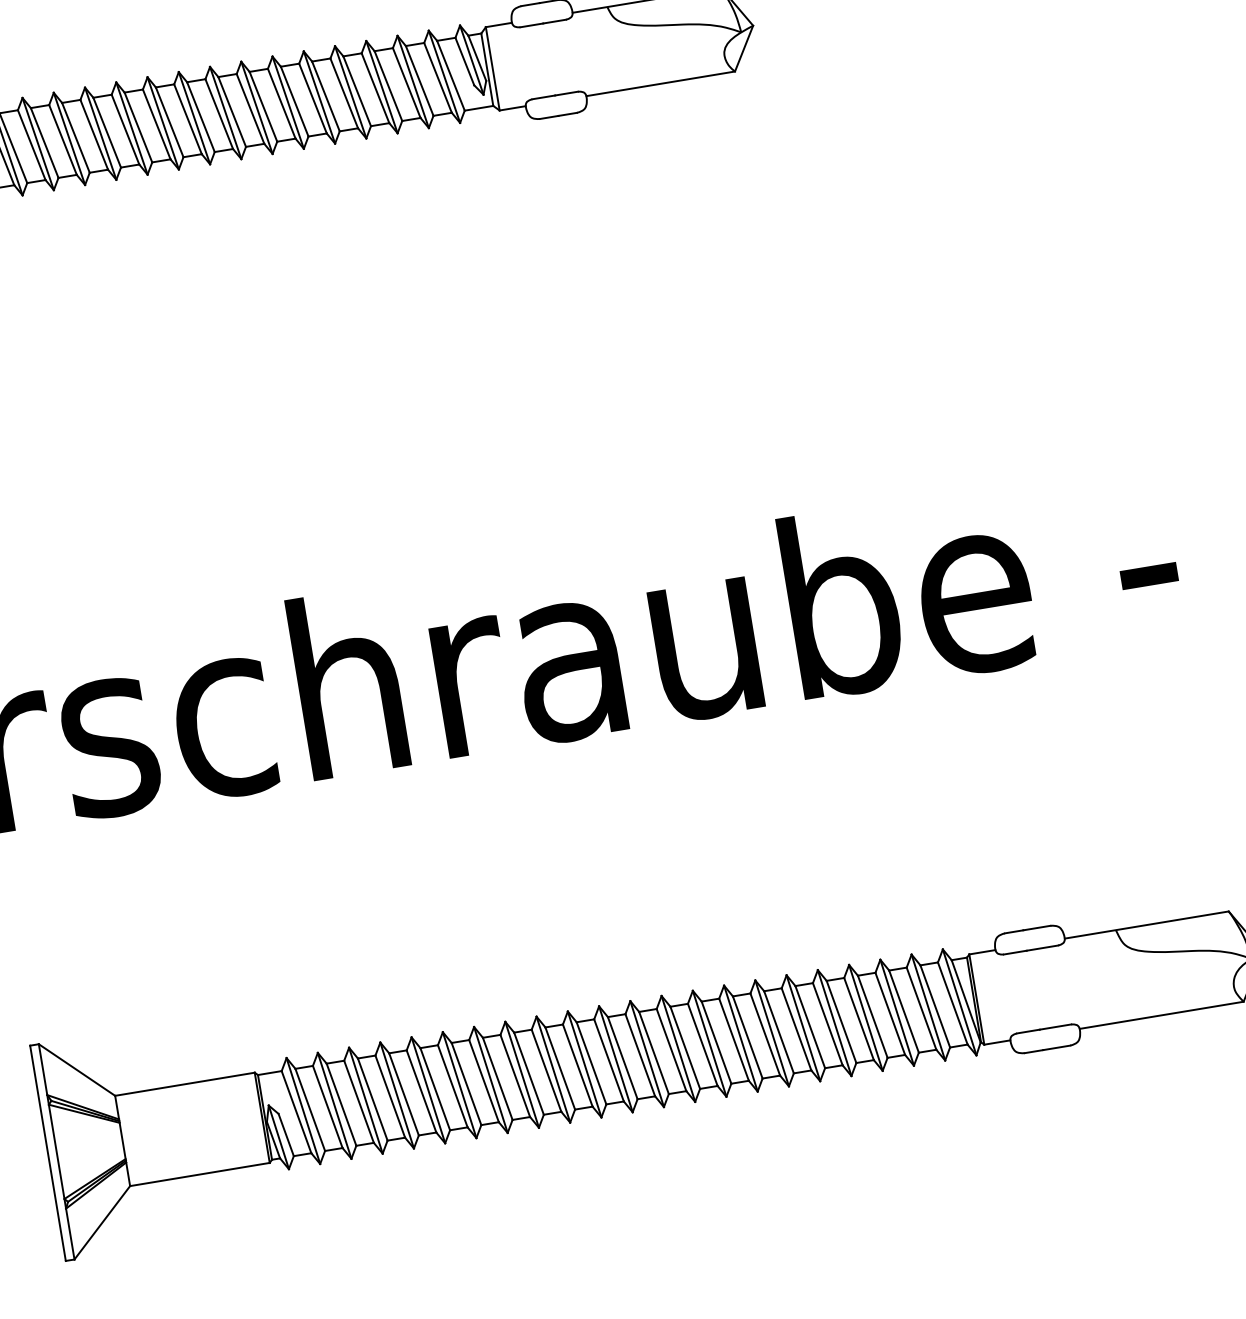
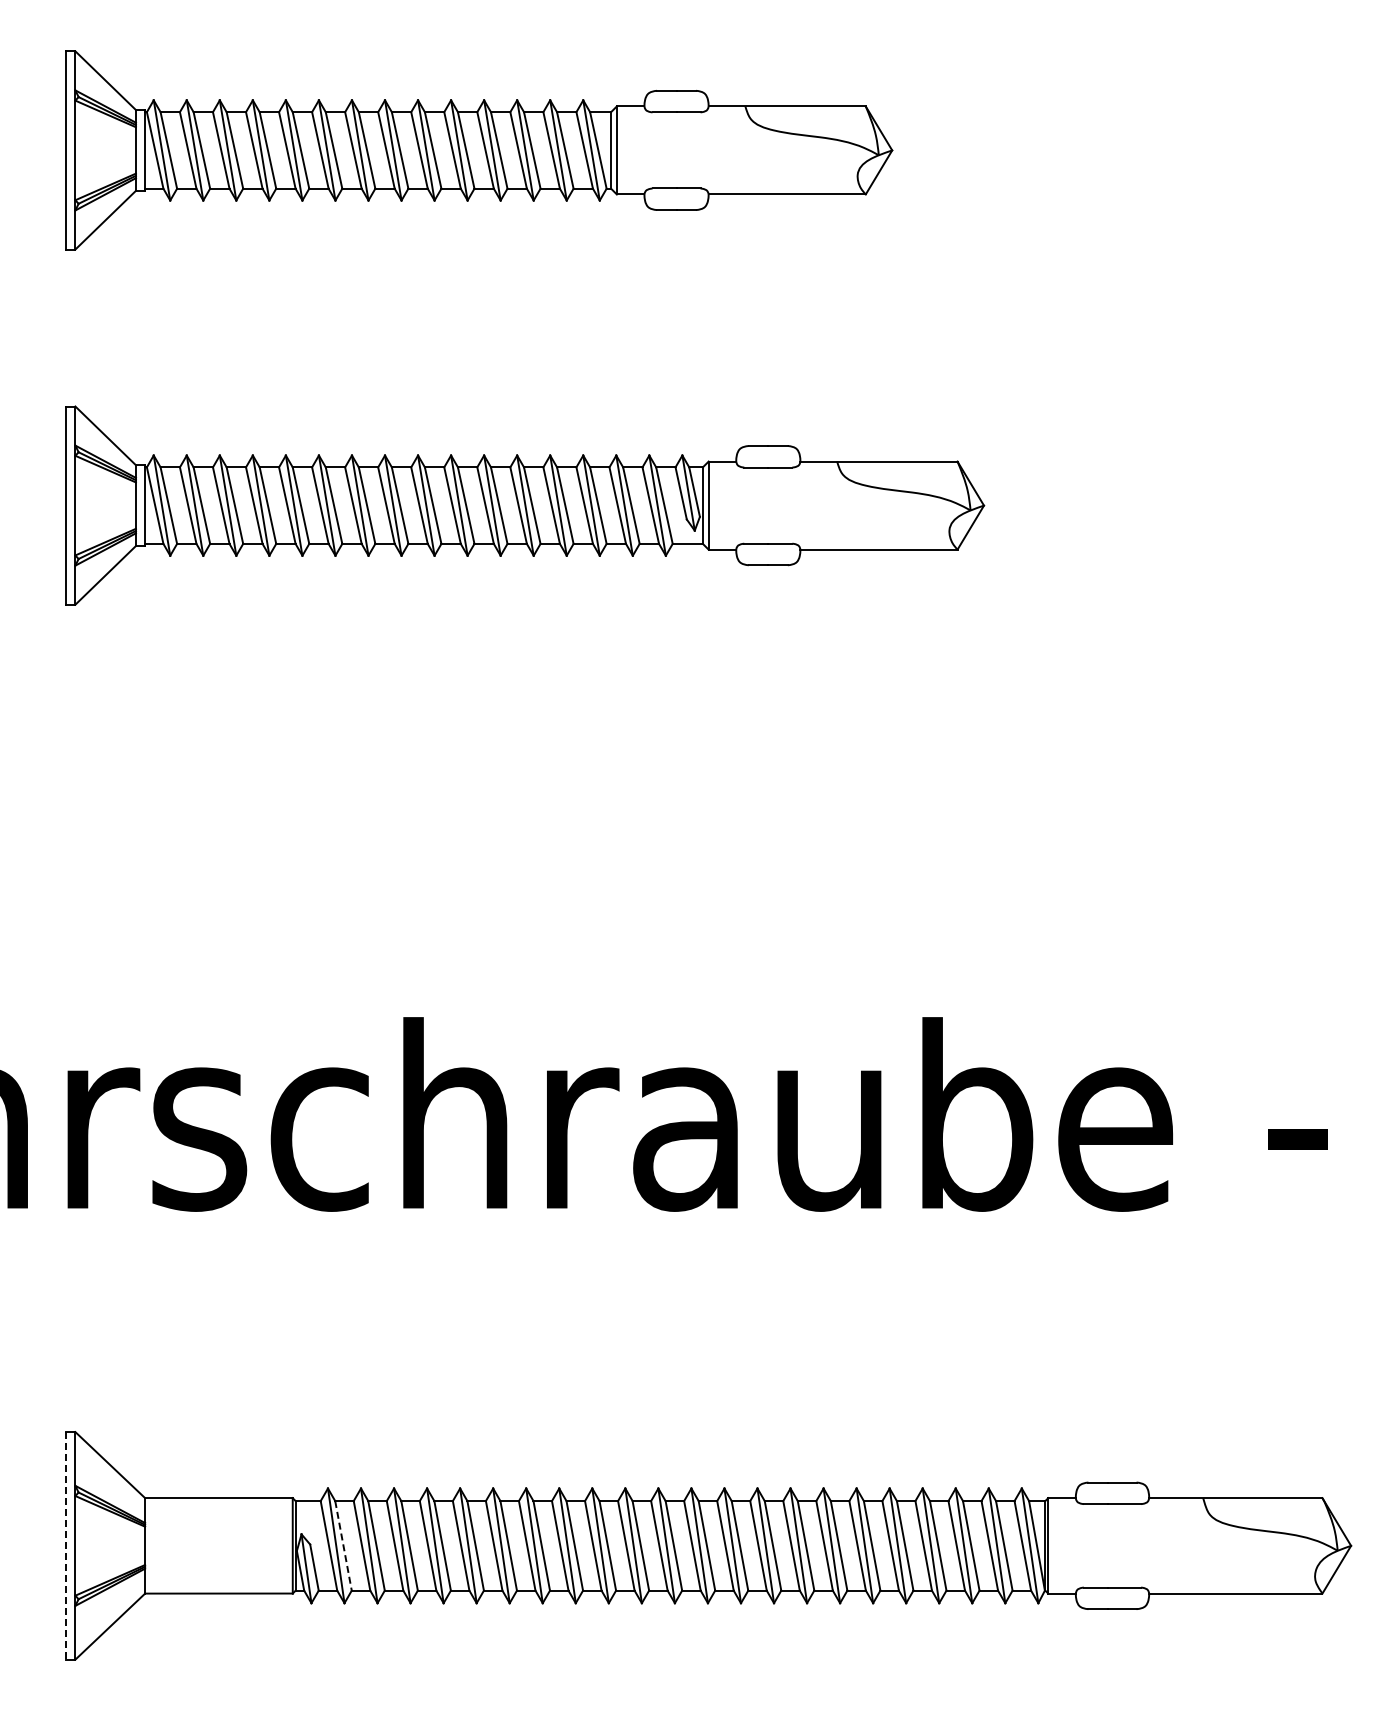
line: (310, 1109) -> (343, 1545), solid -> dashed
line: (48, 1152) -> (66, 1545), solid -> dashed

